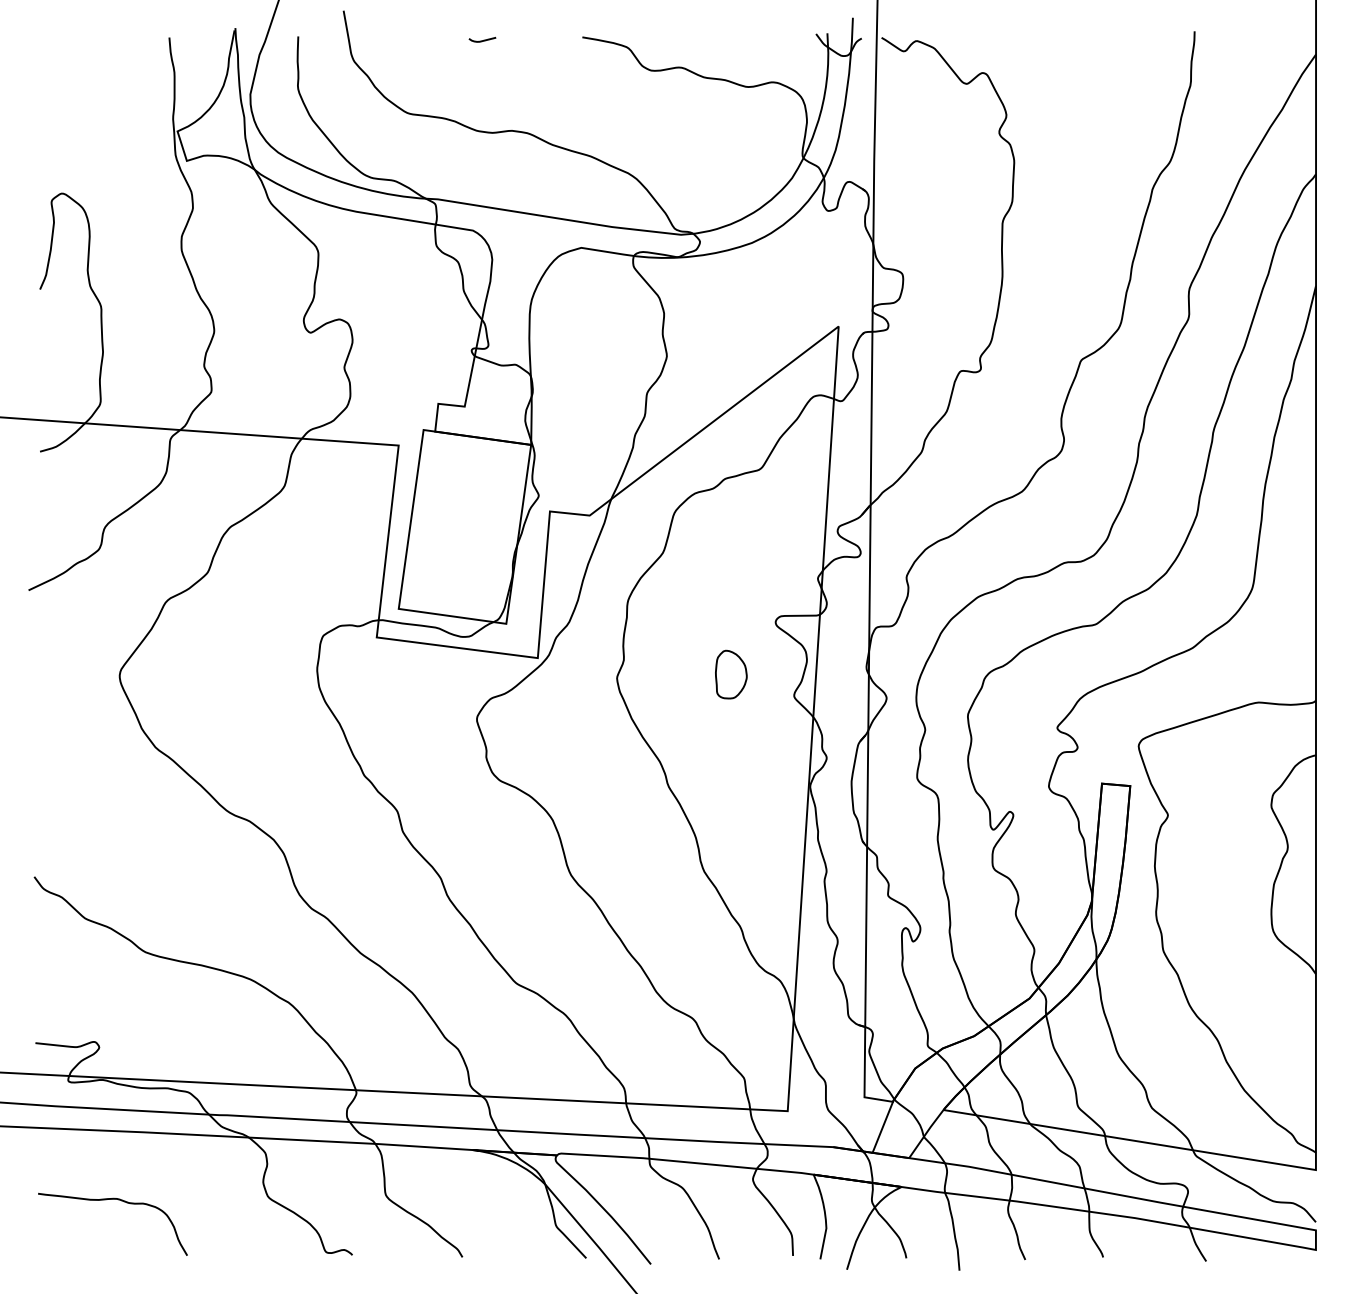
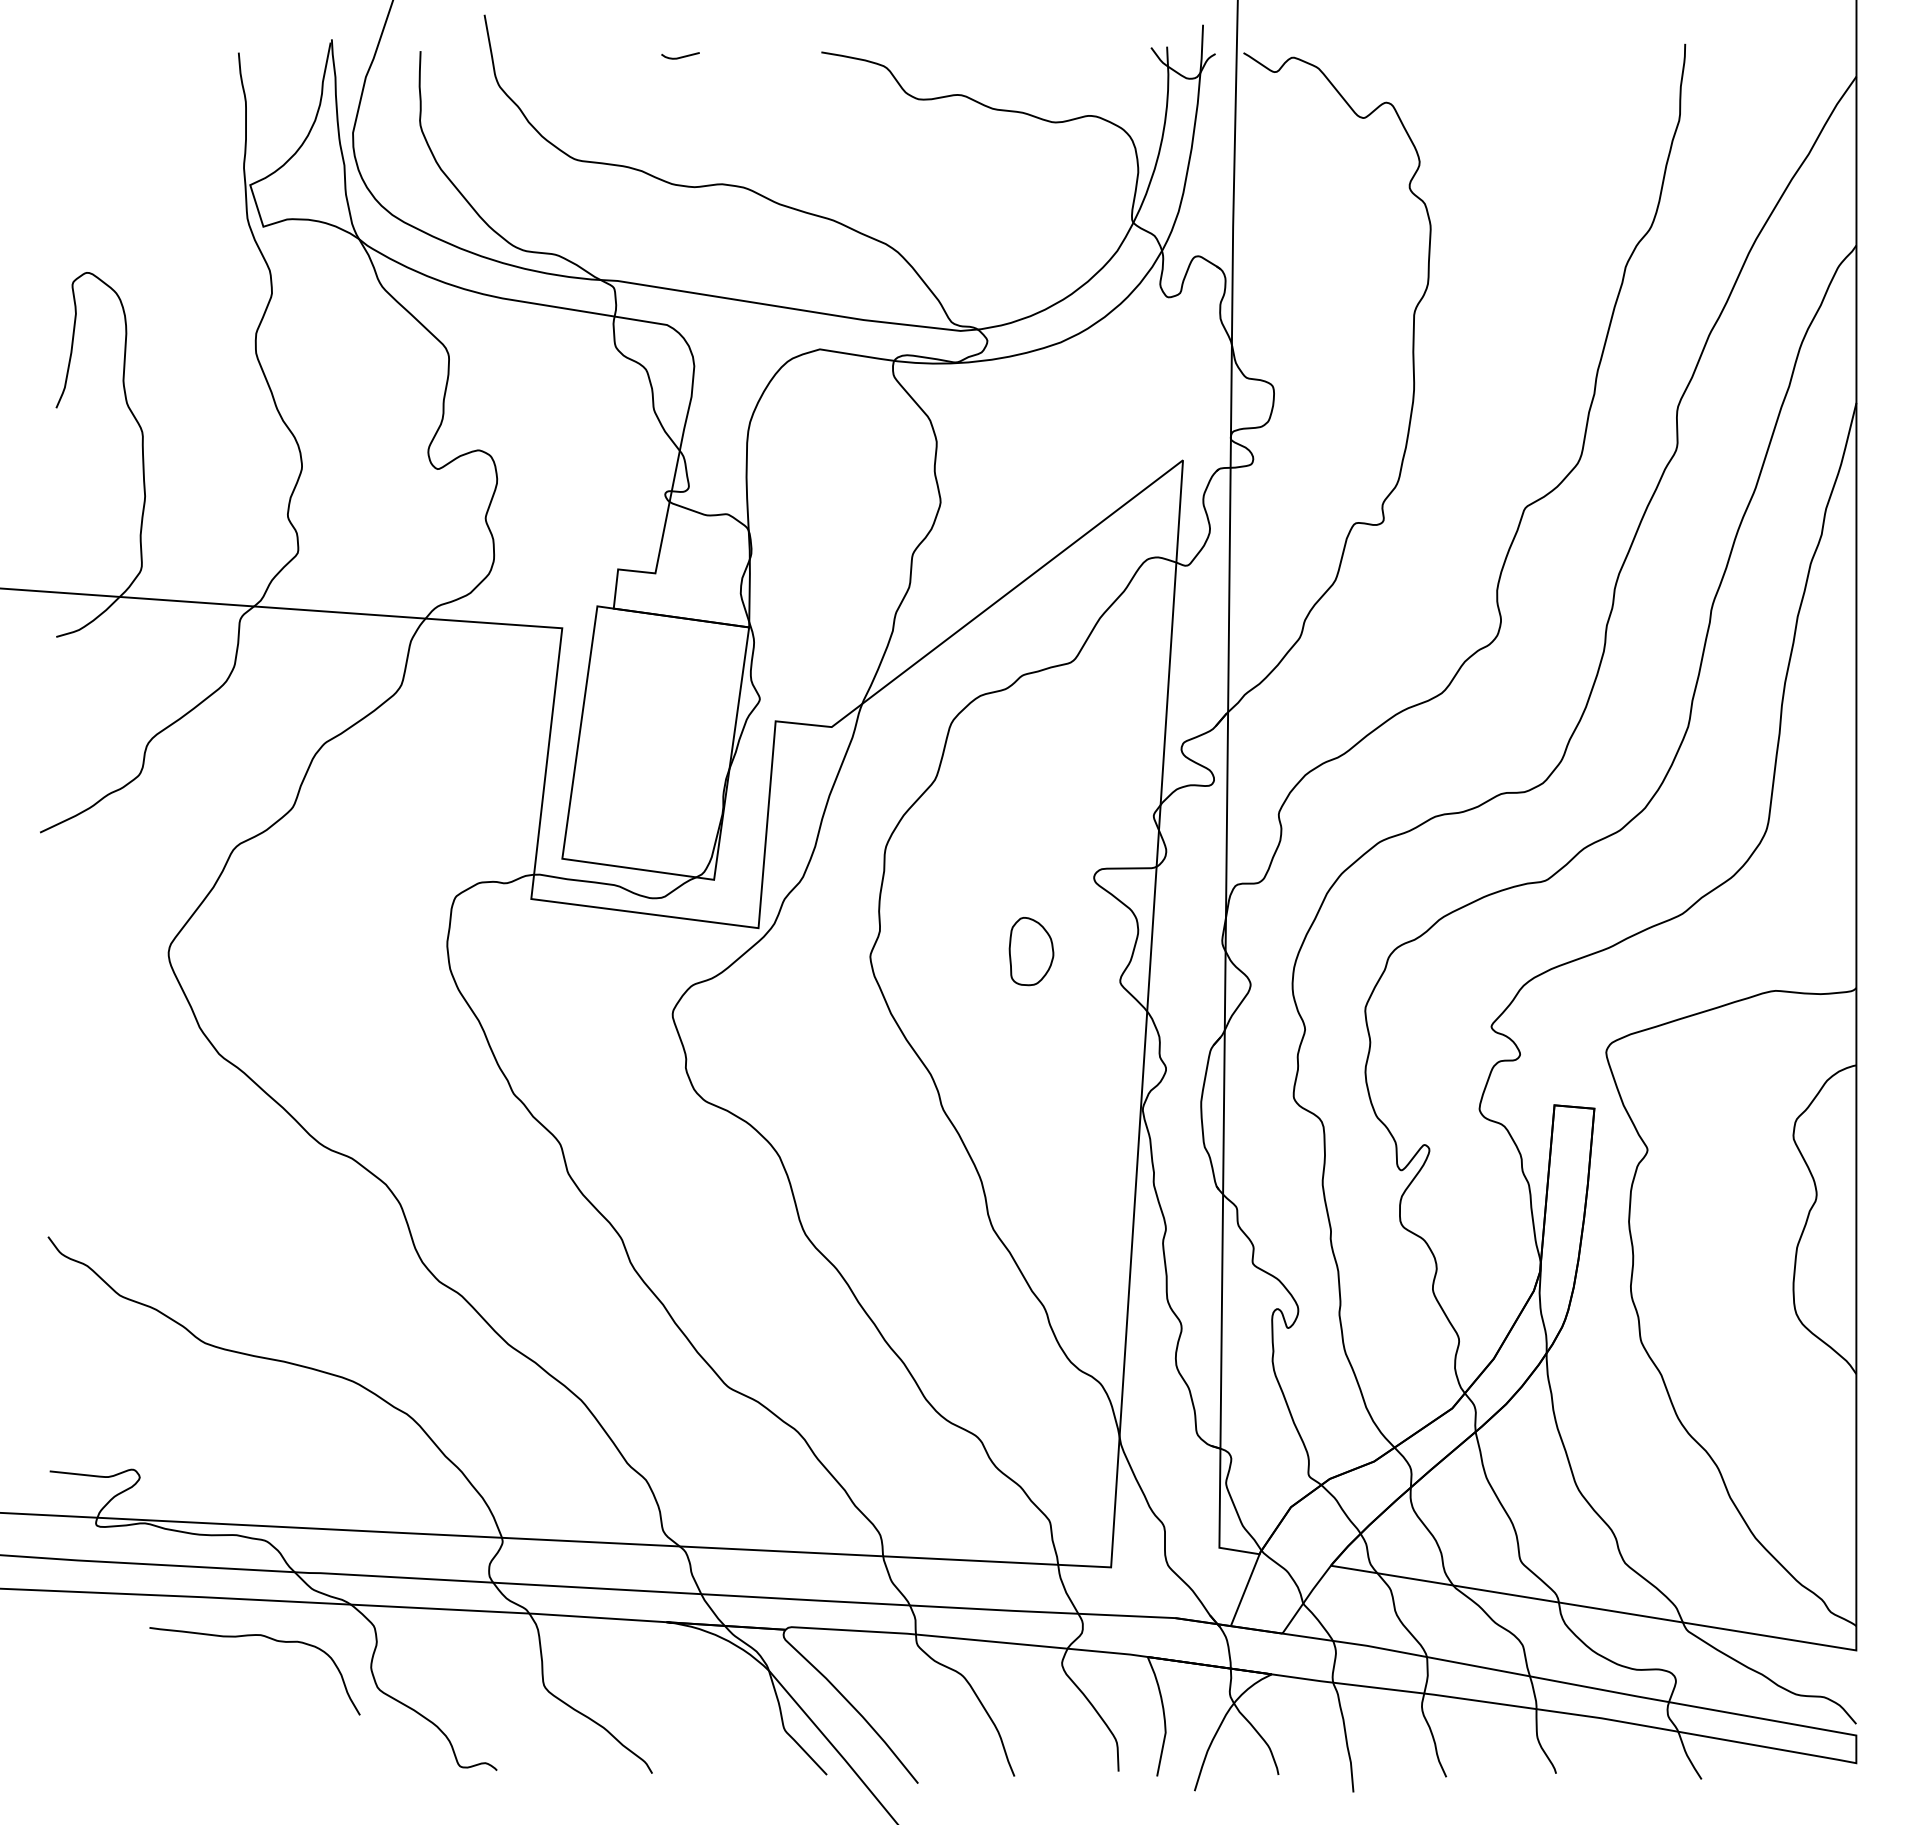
curve: (110, 1199) -> (251, 1636), moved

